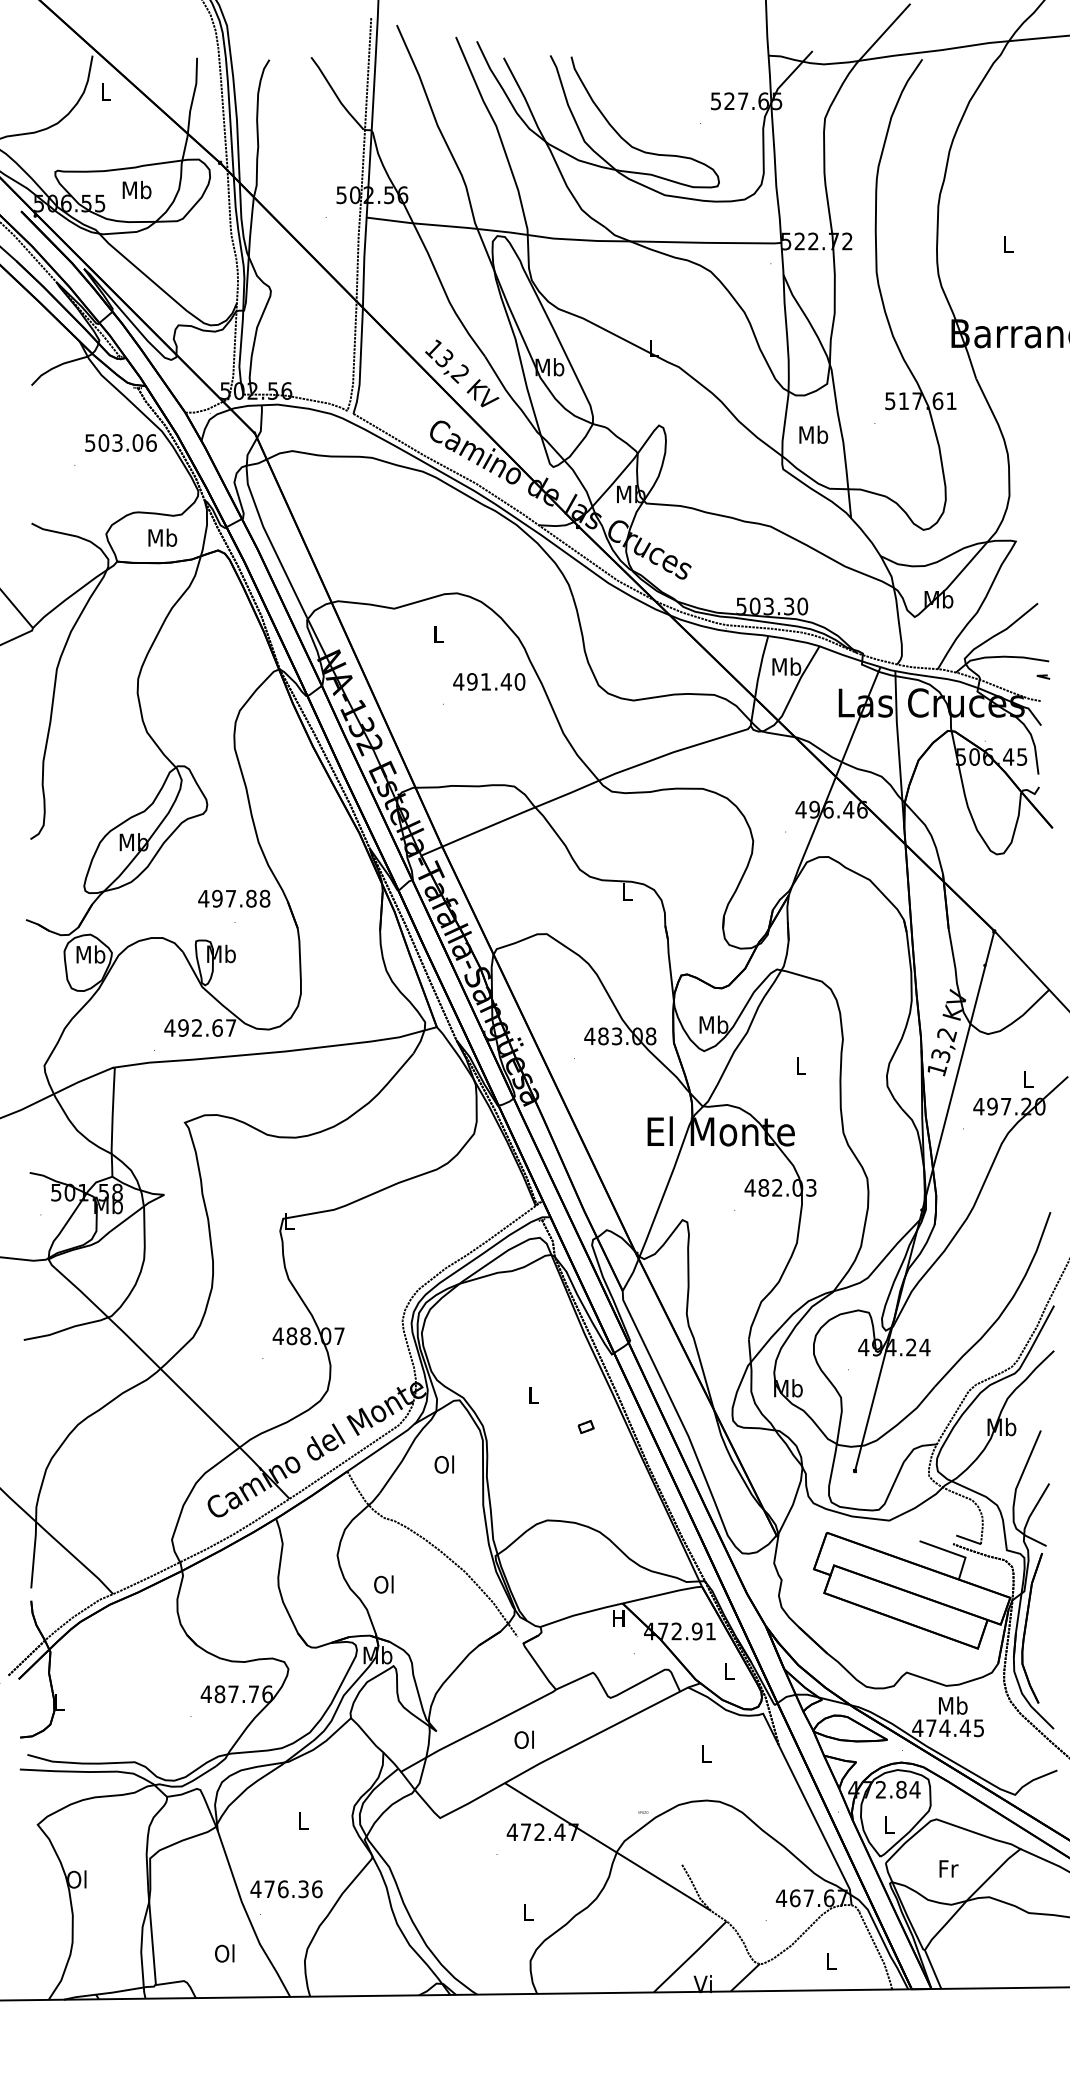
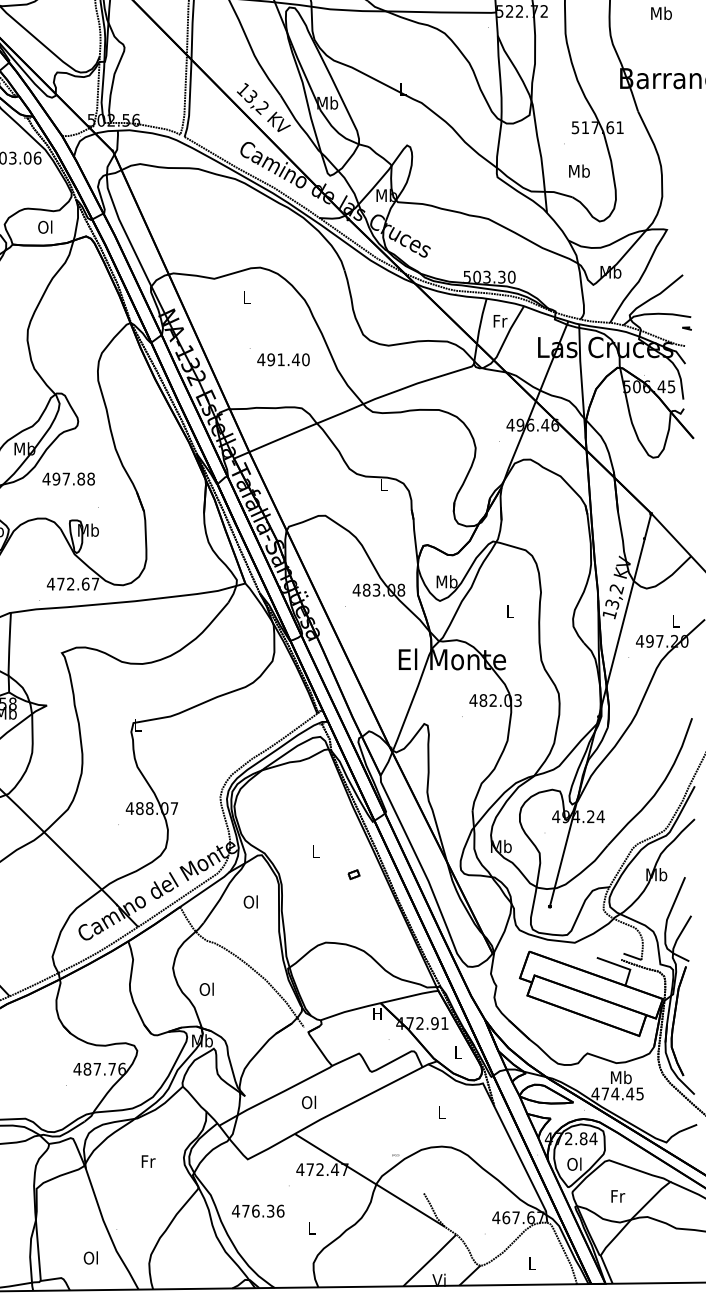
text: (1008, 244) -> (661, 13), L -> Mb
text: (813, 434) -> (579, 170), moved
text: (162, 537) -> (45, 226), Mb -> Ol
text: (786, 666) -> (499, 320), Mb -> Fr
text: (489, 681) -> (283, 359), moved
text: (234, 898) -> (68, 478), moved
text: (183, 1027) -> (60, 583), 492.67 -> 472.67
text: (303, 1820) -> (148, 1161), L -> Fr
text: (888, 1824) -> (574, 1164), L -> Ol
text: (286, 1889) -> (258, 1211), moved

